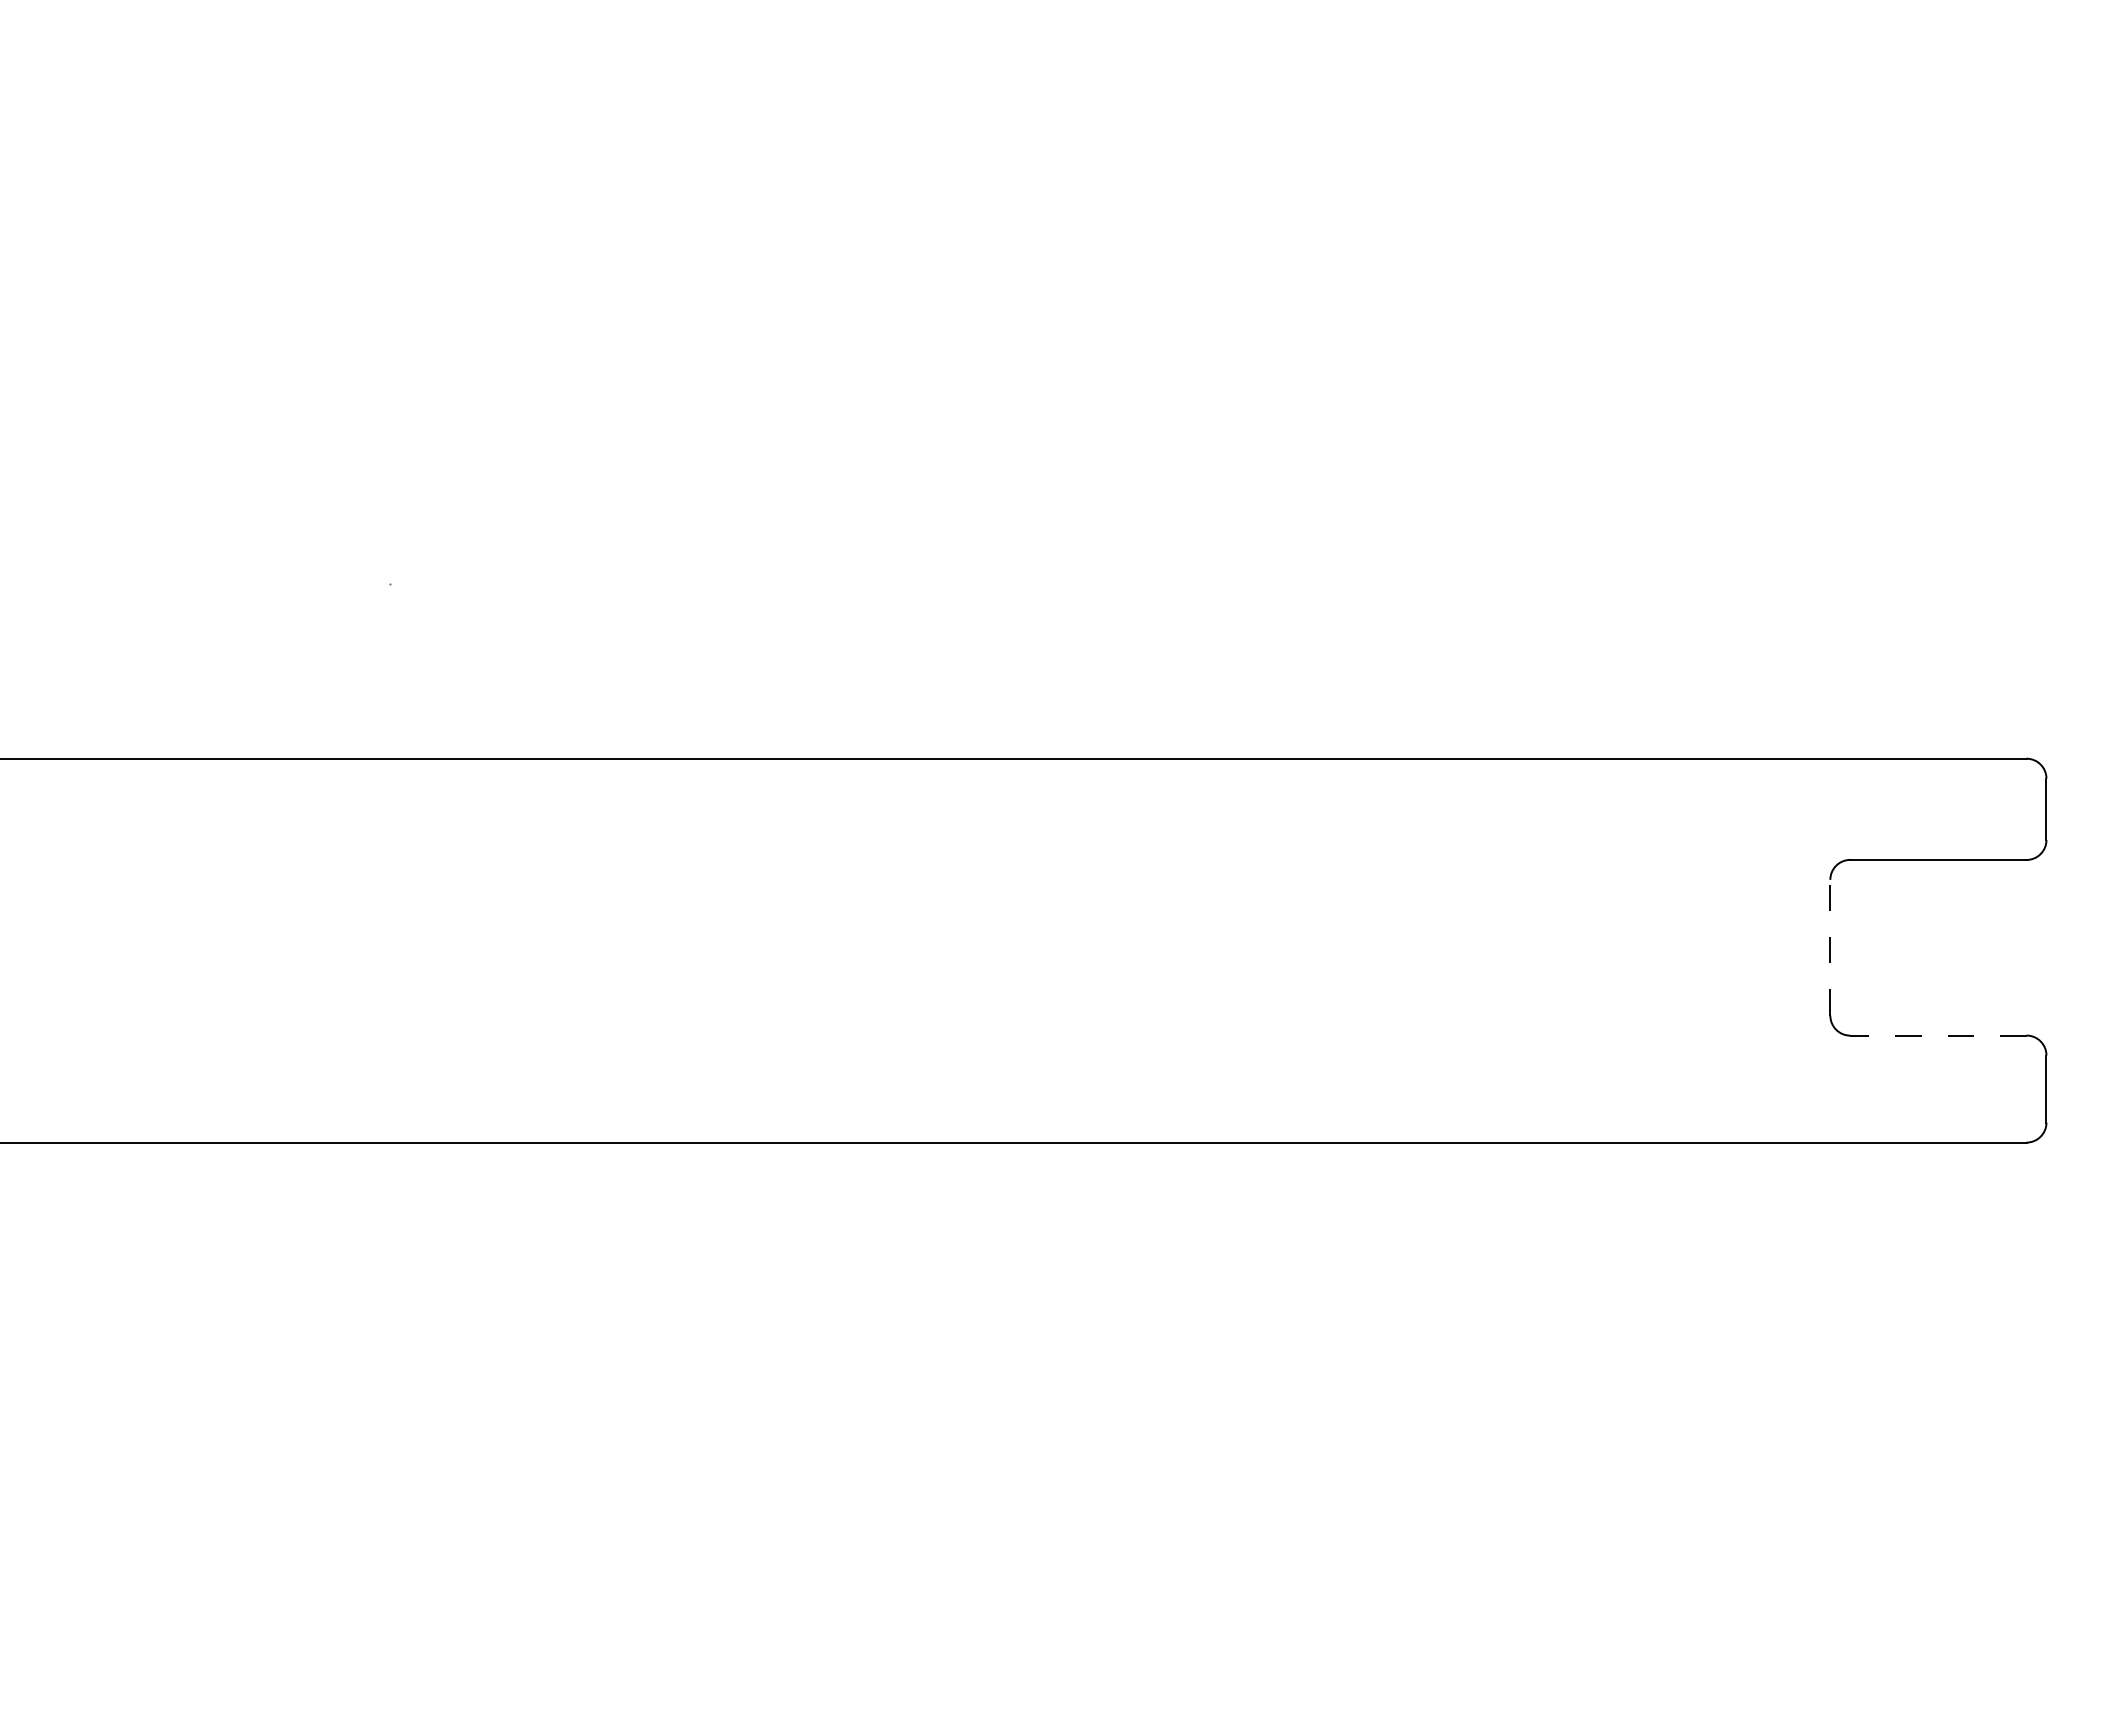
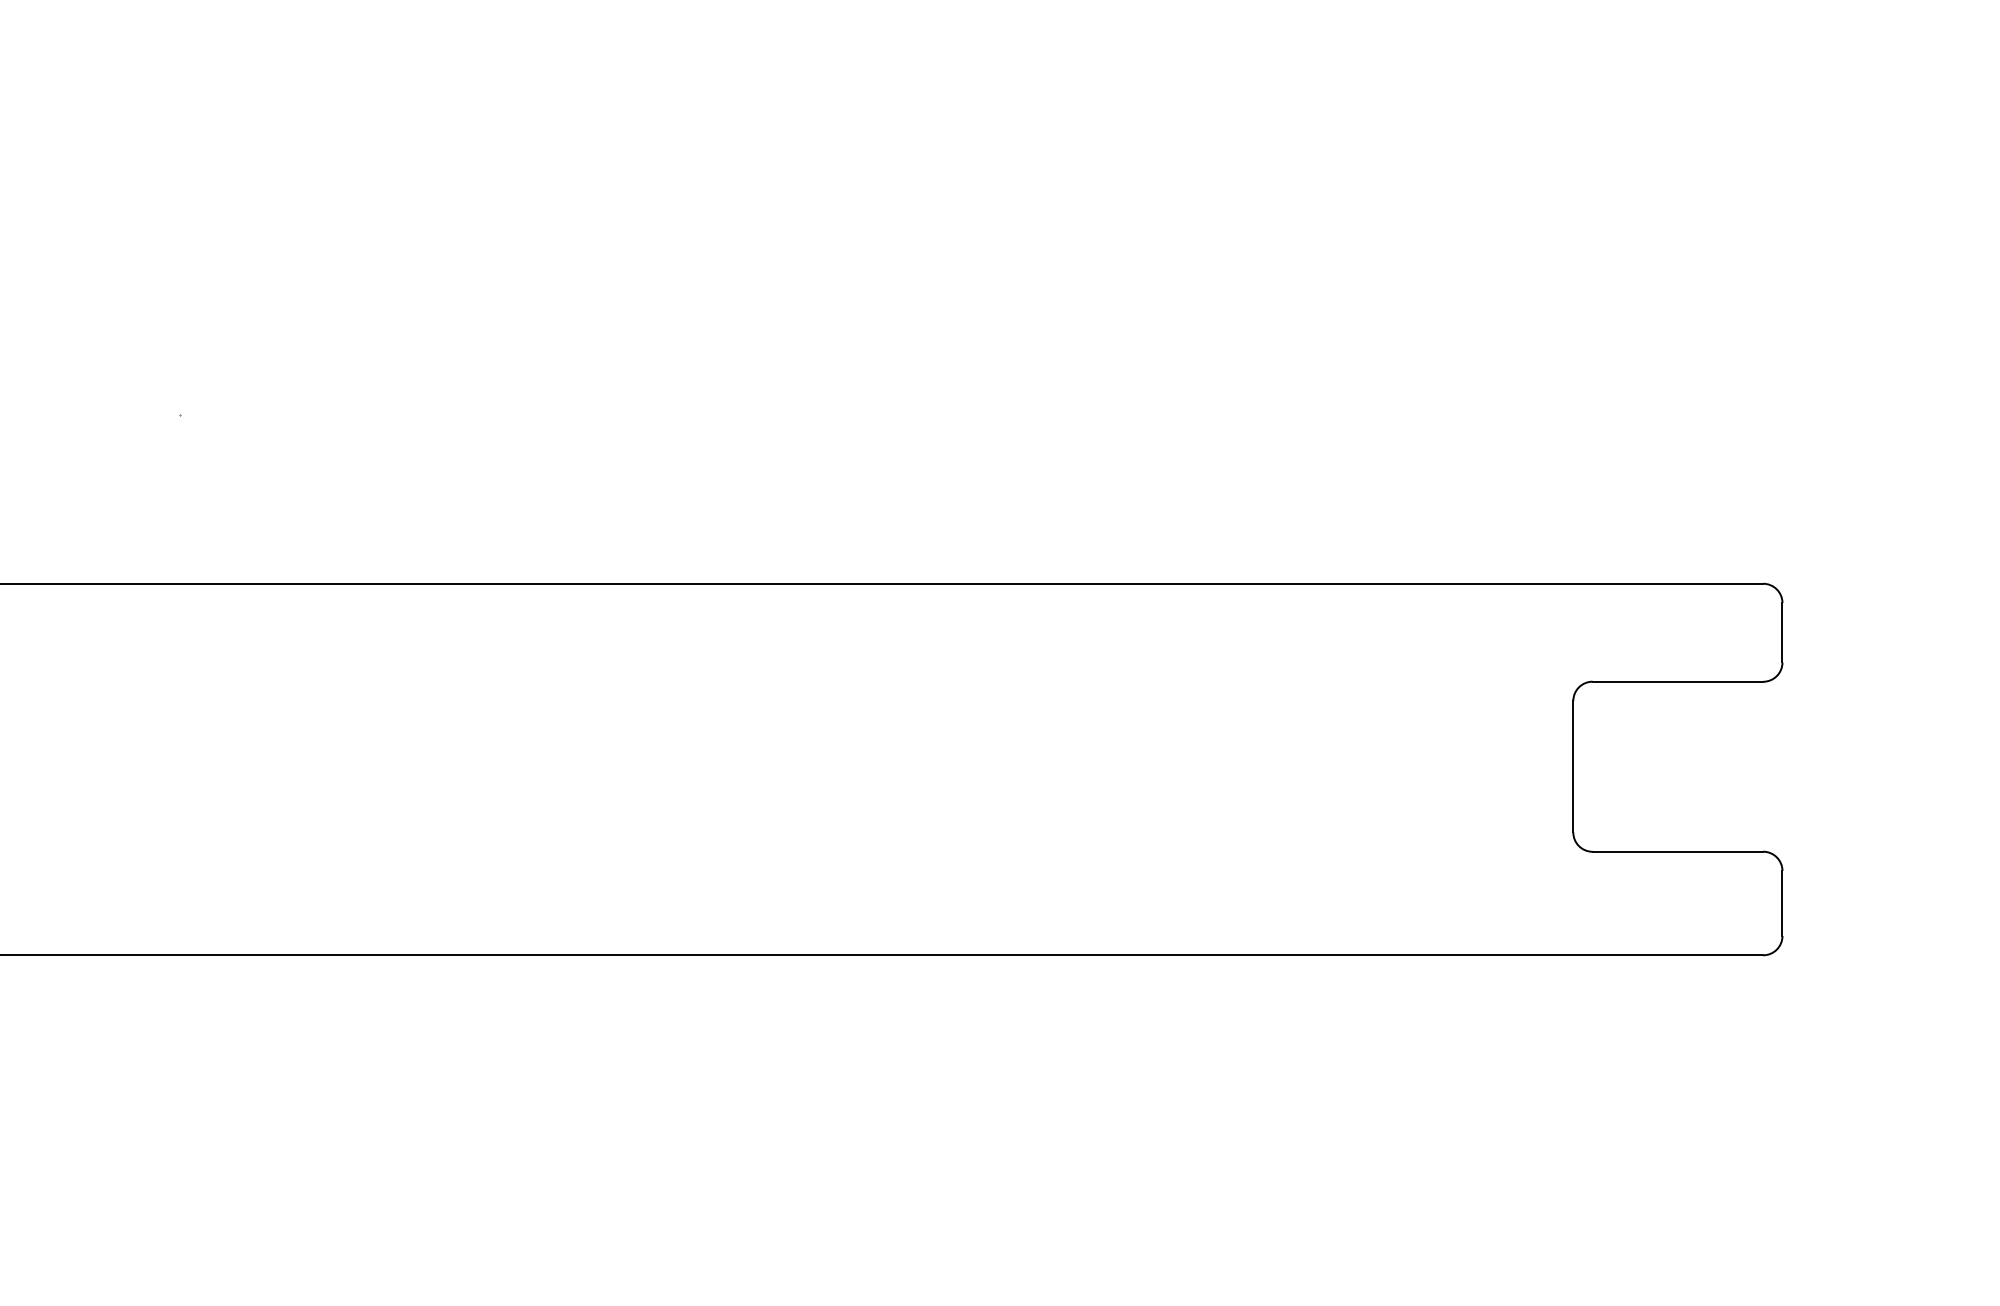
line: (1830, 947) -> (1573, 766), dashed -> solid
line: (1937, 1035) -> (1677, 851), dashed -> solid

